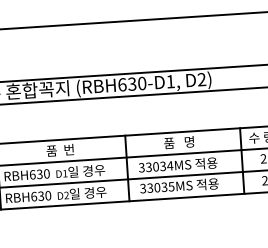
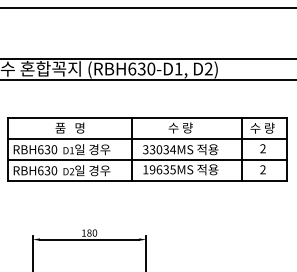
text: (178, 142) -> (182, 127), 품   명 -> 수 량
text: (61, 149) -> (69, 127), 품  번 -> 품   명
text: (150, 187) -> (152, 169), 33035MS -> 19635MS

